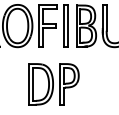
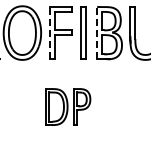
line: (39, 25) -> (49, 32), solid -> dashed
line: (76, 25) -> (97, 32), solid -> dashed
part: (53, 83) -> (67, 106), size x0.7

